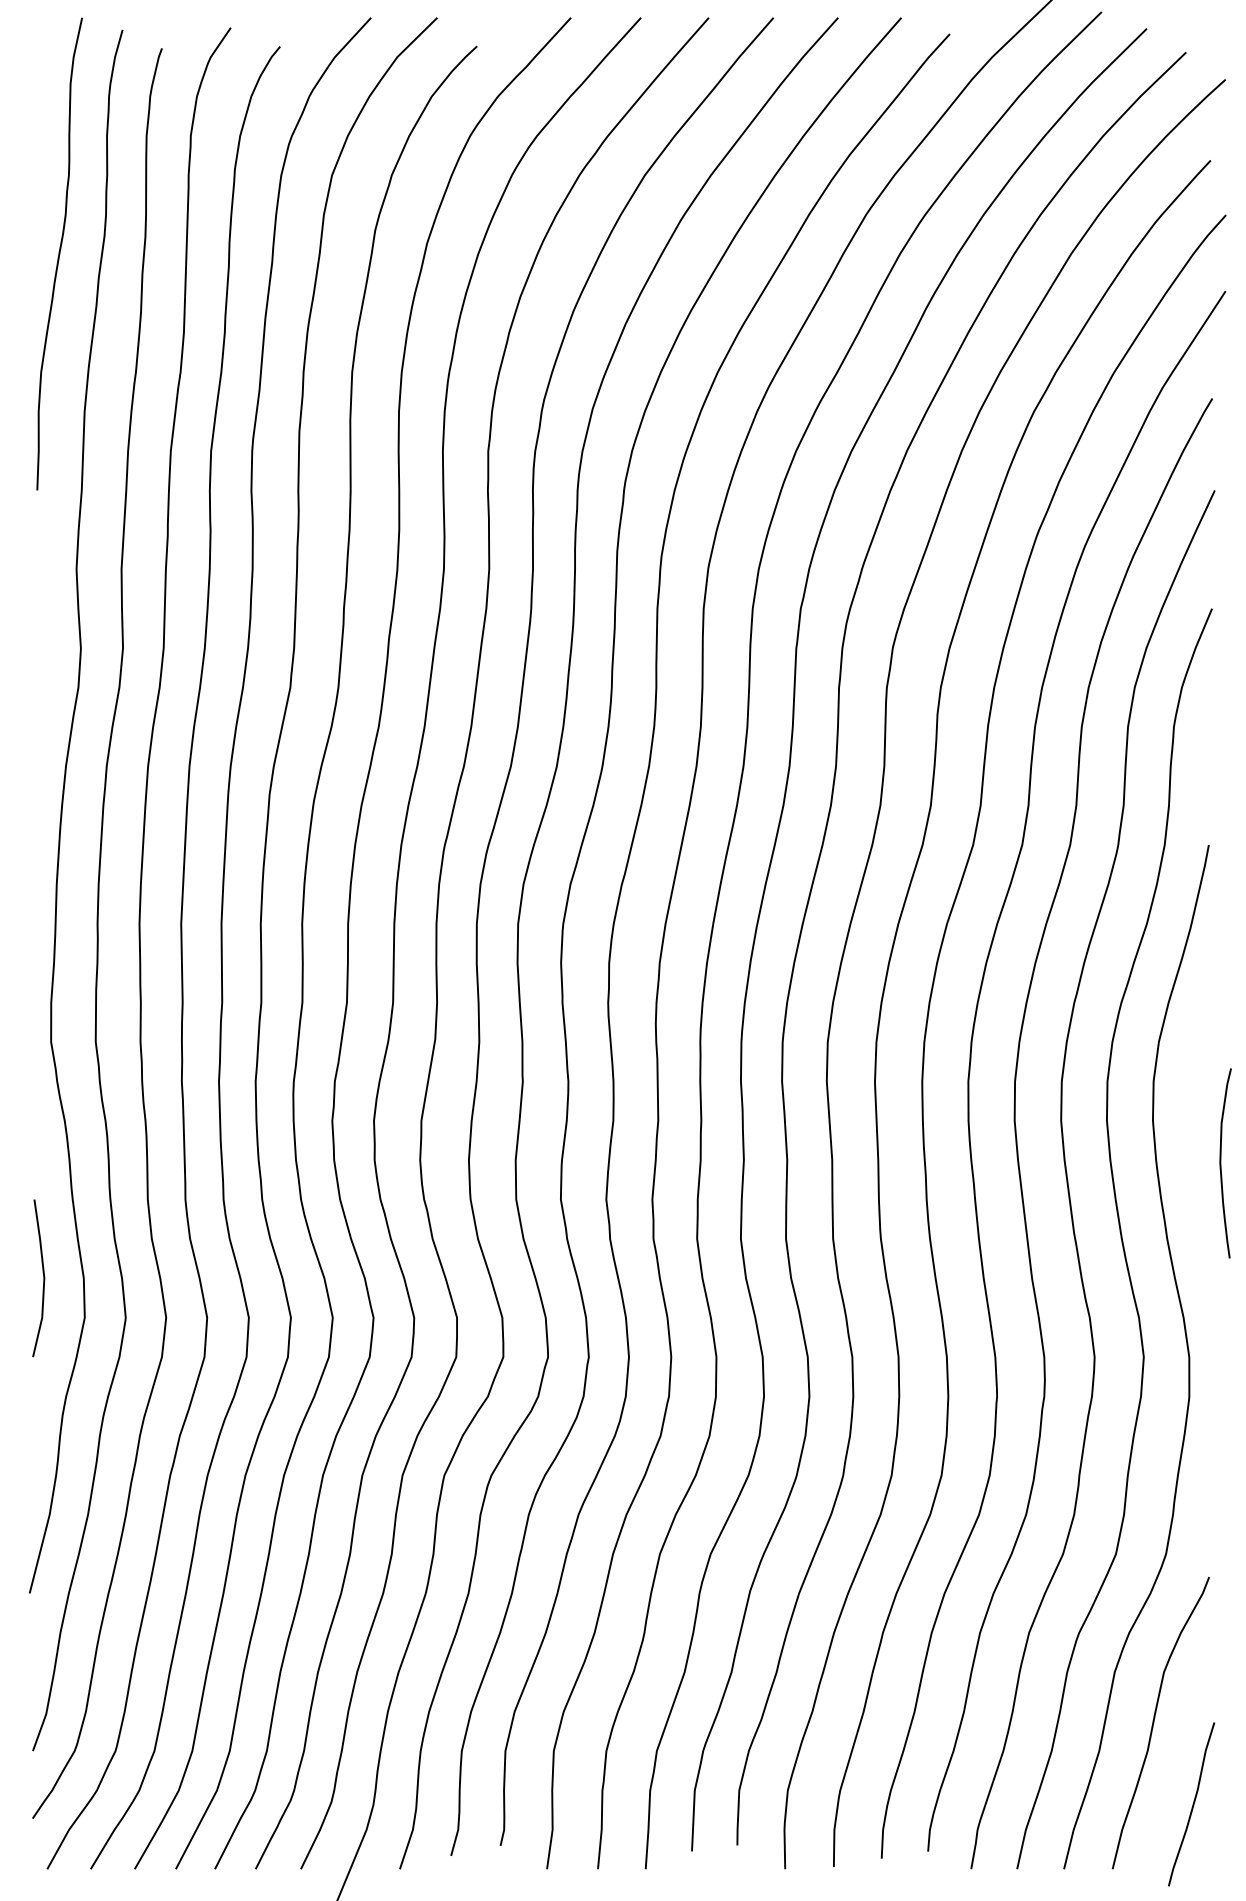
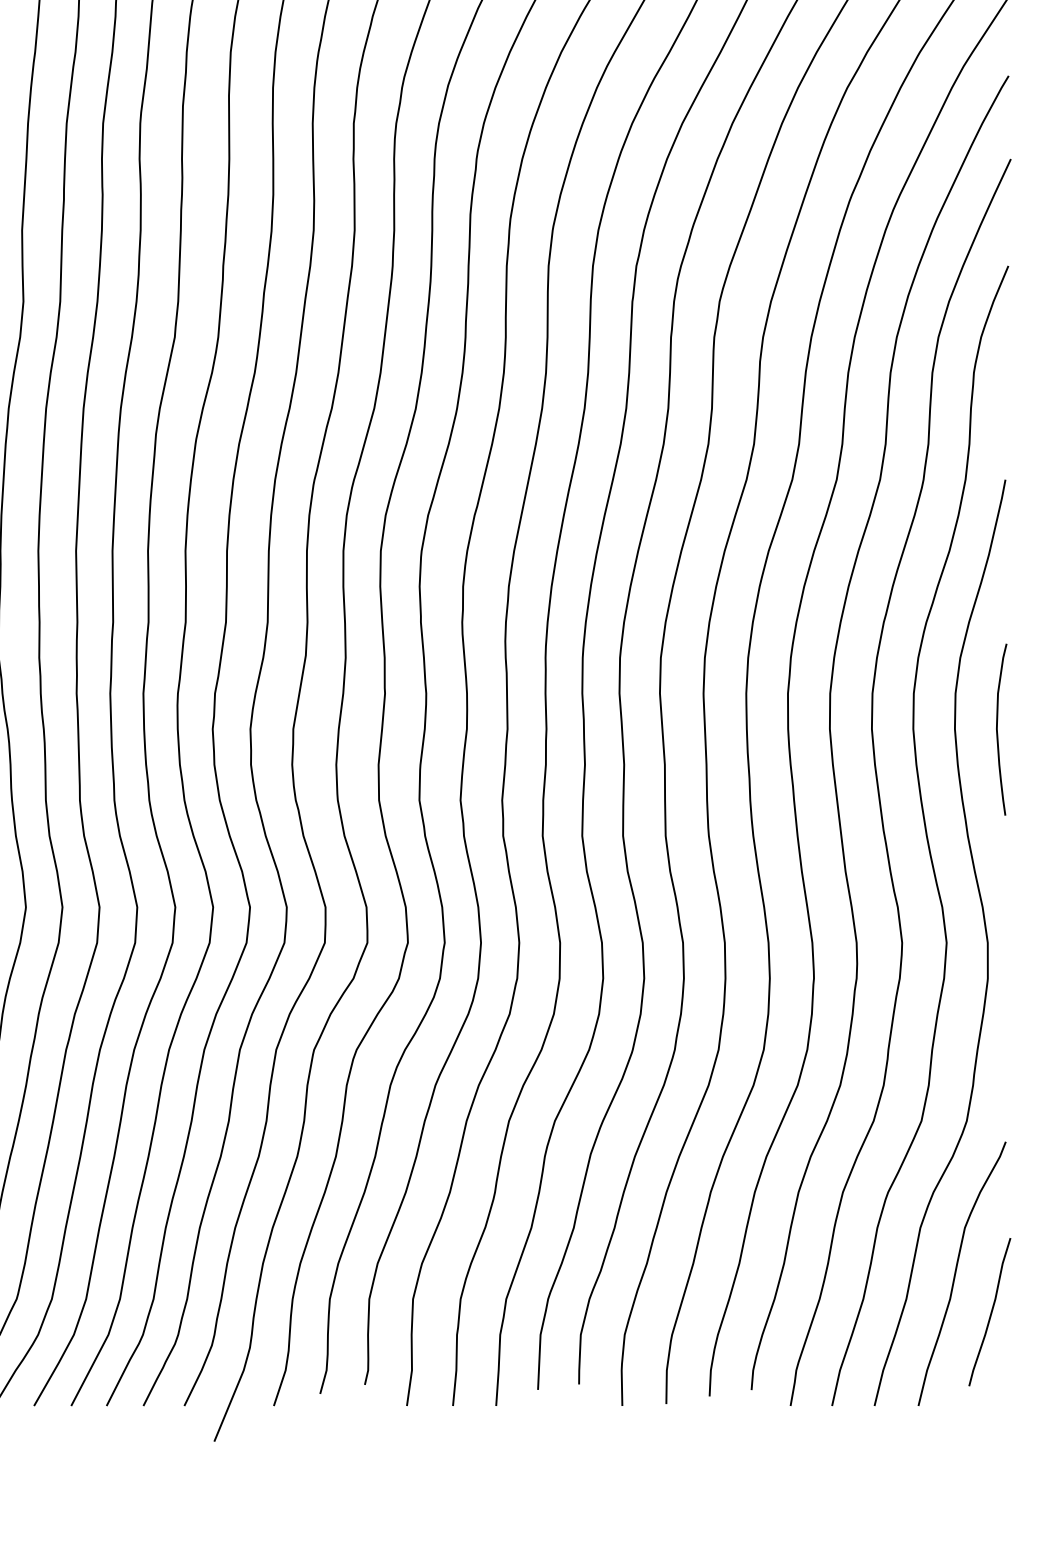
curve: (1221, 1163) -> (997, 729), moved
curve: (1192, 1804) -> (990, 1312), moved

